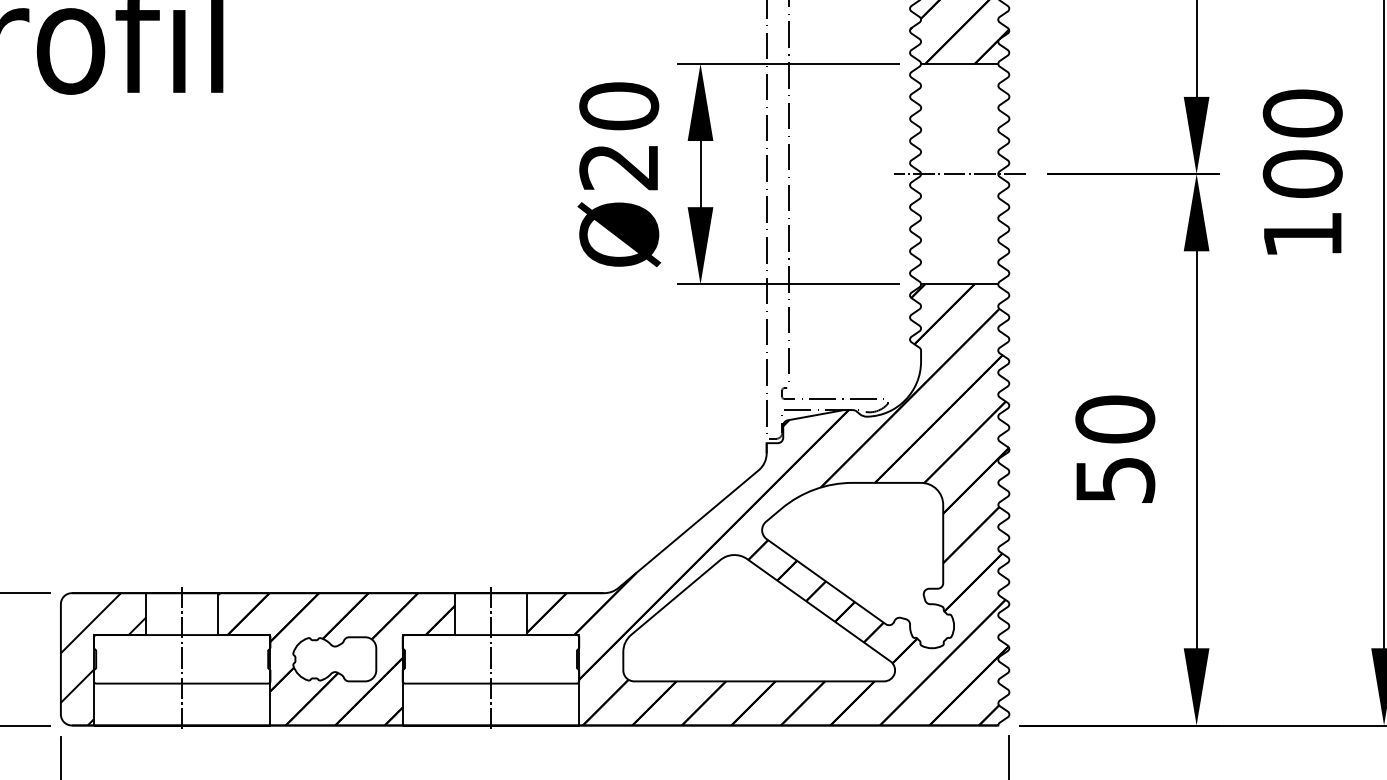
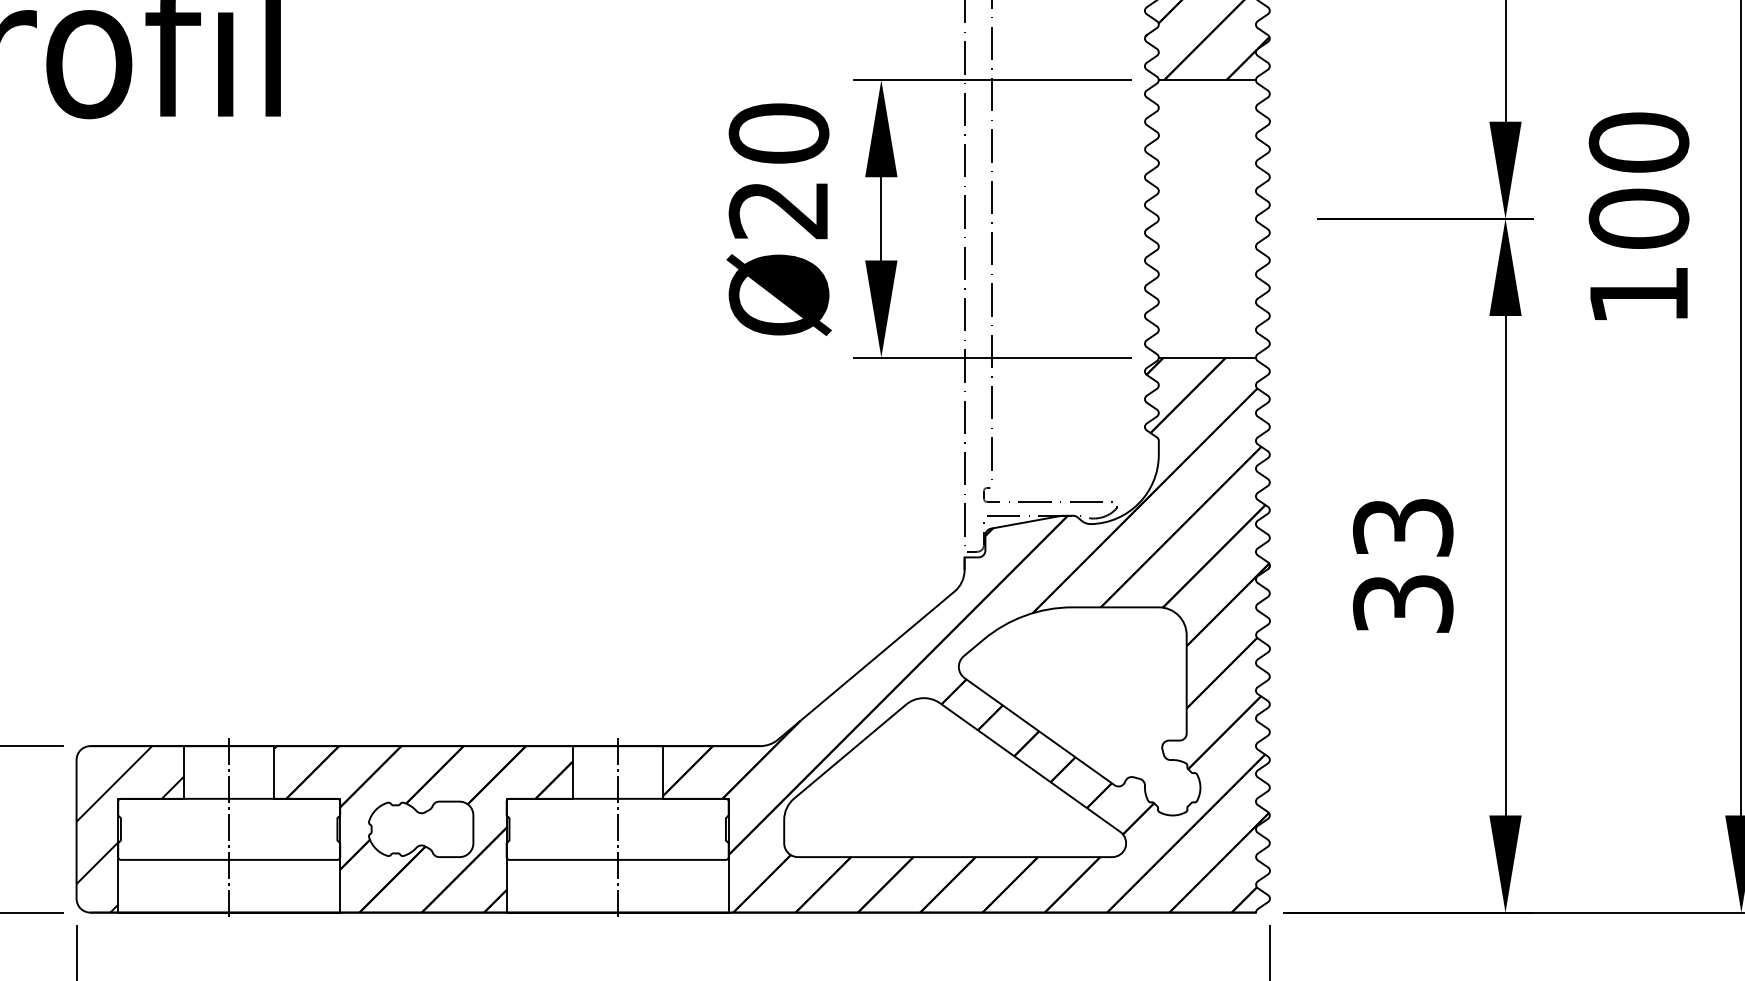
line: (959, 173) -> (1207, 218), removed
text: (1114, 448) -> (1402, 564), 50 -> 33

